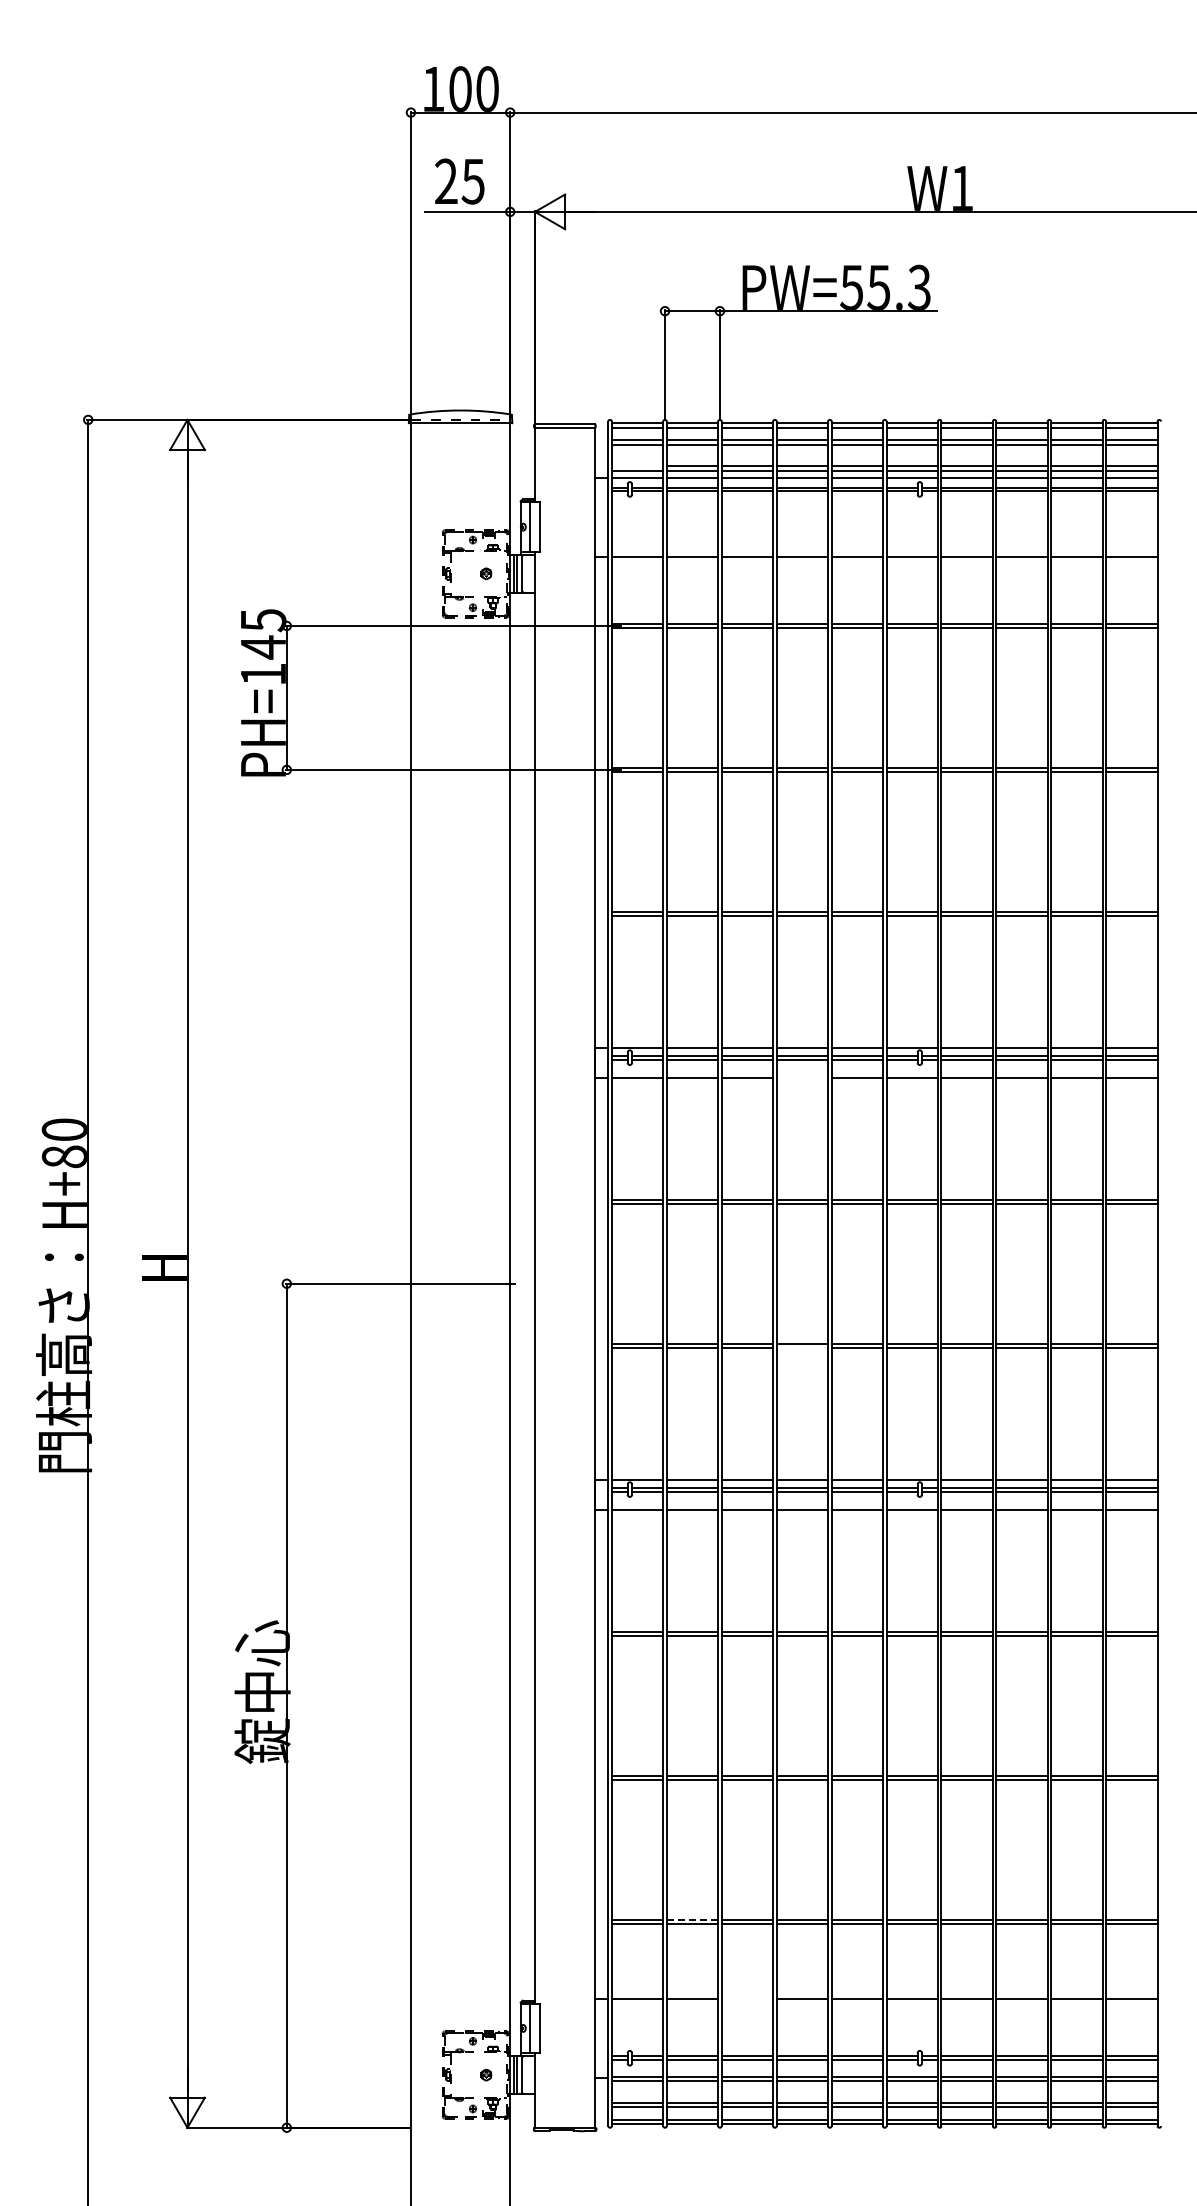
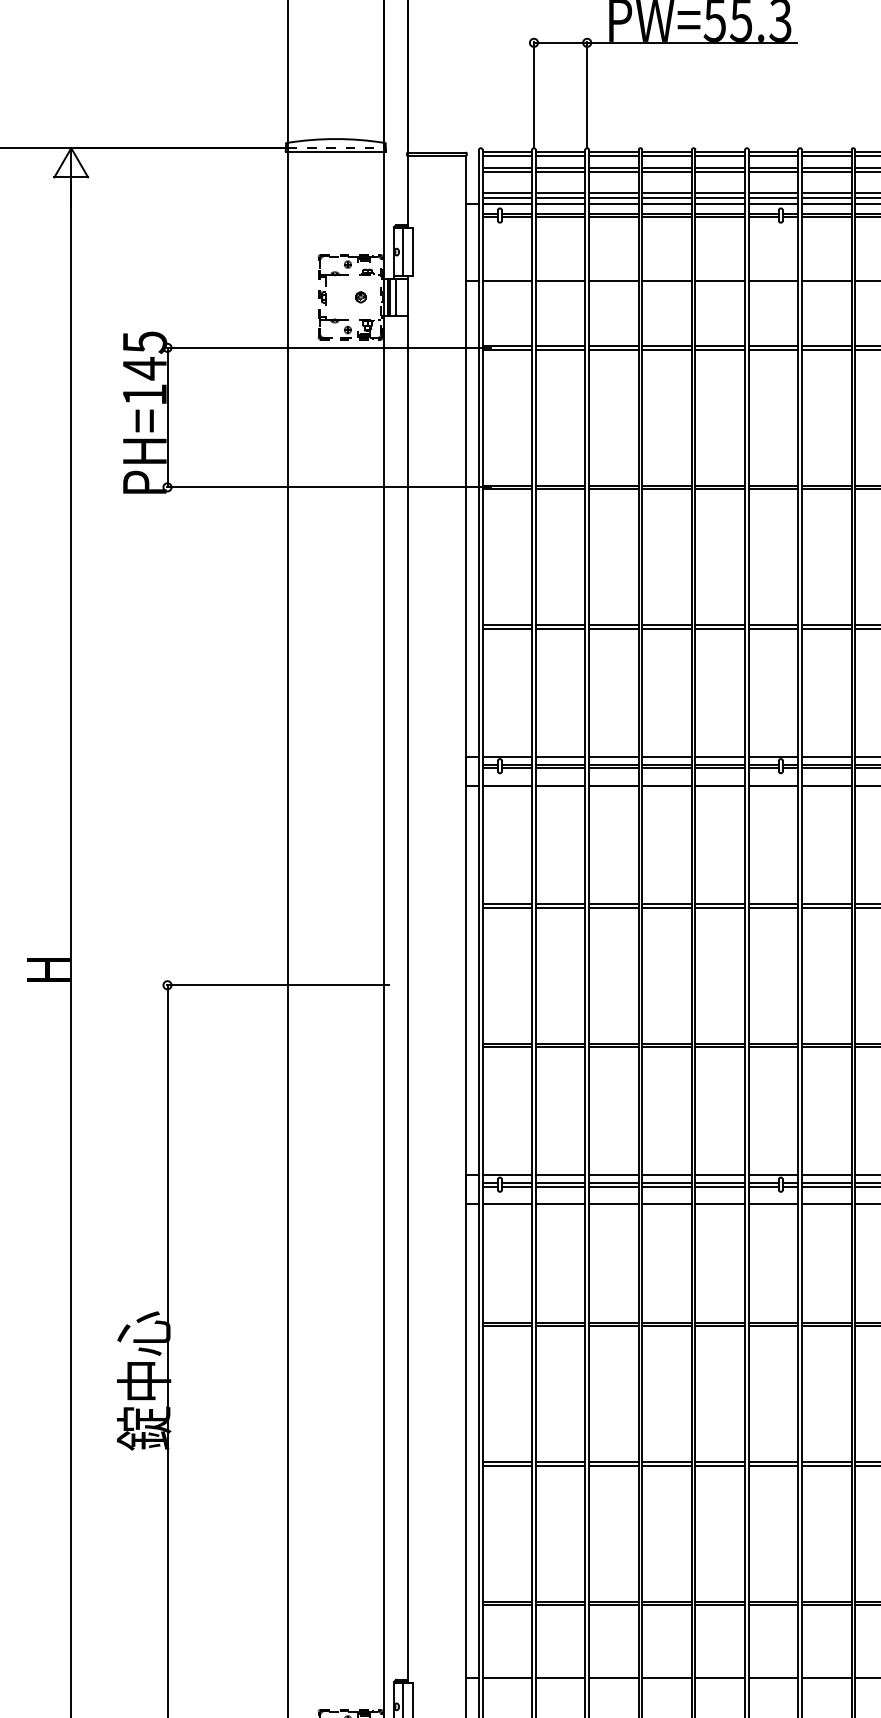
line: (637, 466) -> (507, 193), added
line: (802, 1077) -> (667, 785), added
line: (802, 1347) -> (667, 1047), added
line: (692, 1919) -> (560, 1601), dashed -> solid
line: (747, 1998) -> (613, 1677), added

